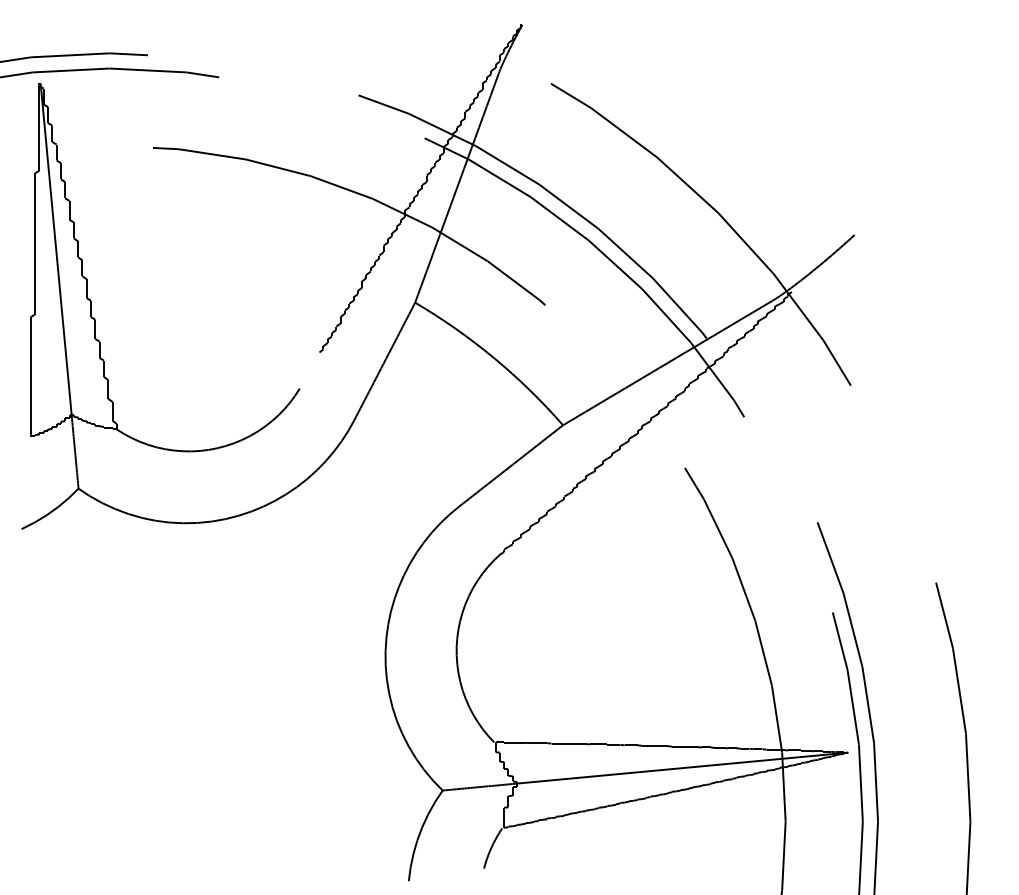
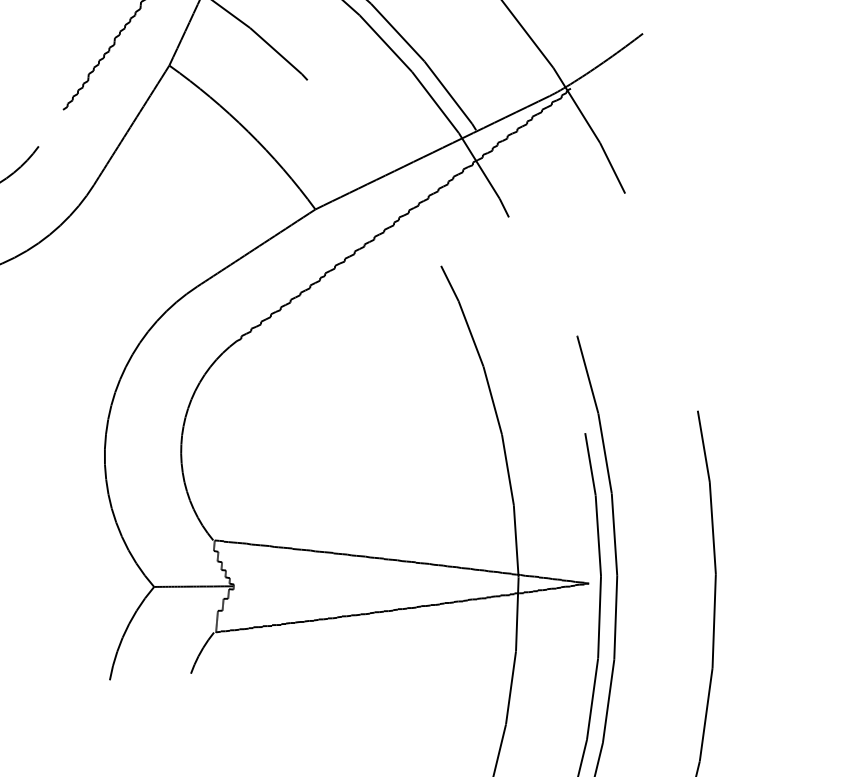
line: (682, 767) -> (411, 584), removed

